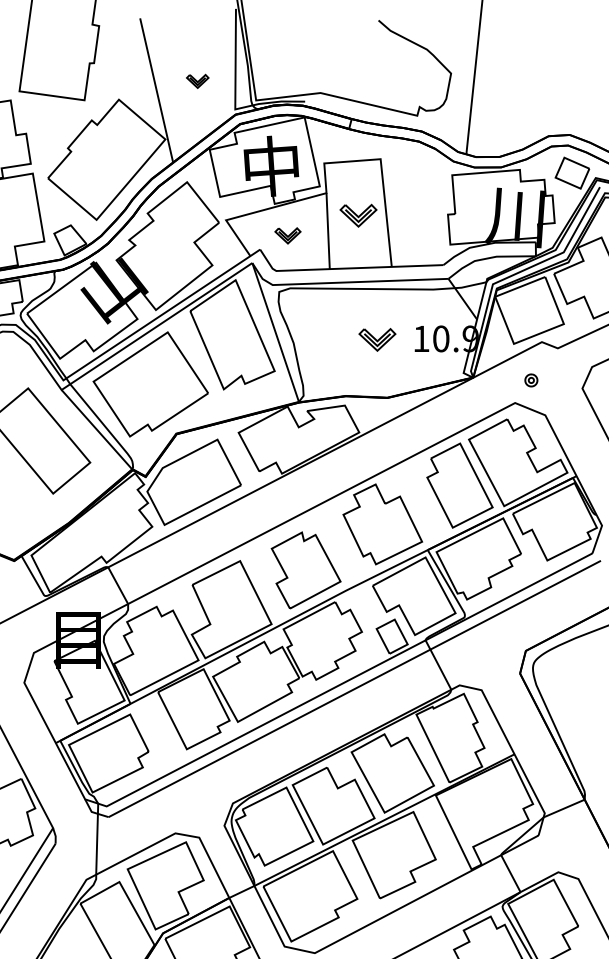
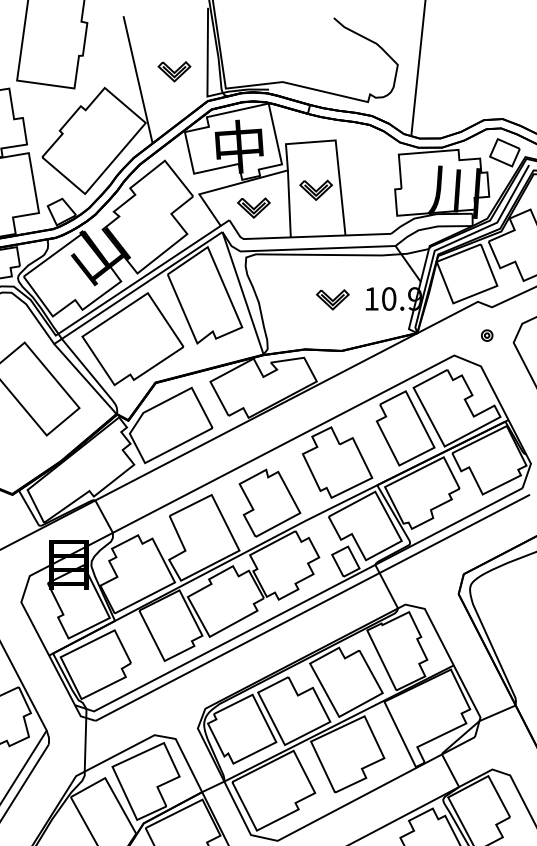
part: (197, 81) -> (174, 71), size x1.67
part: (287, 235) -> (253, 207), size x1.43
part: (531, 380) -> (487, 335), moved

